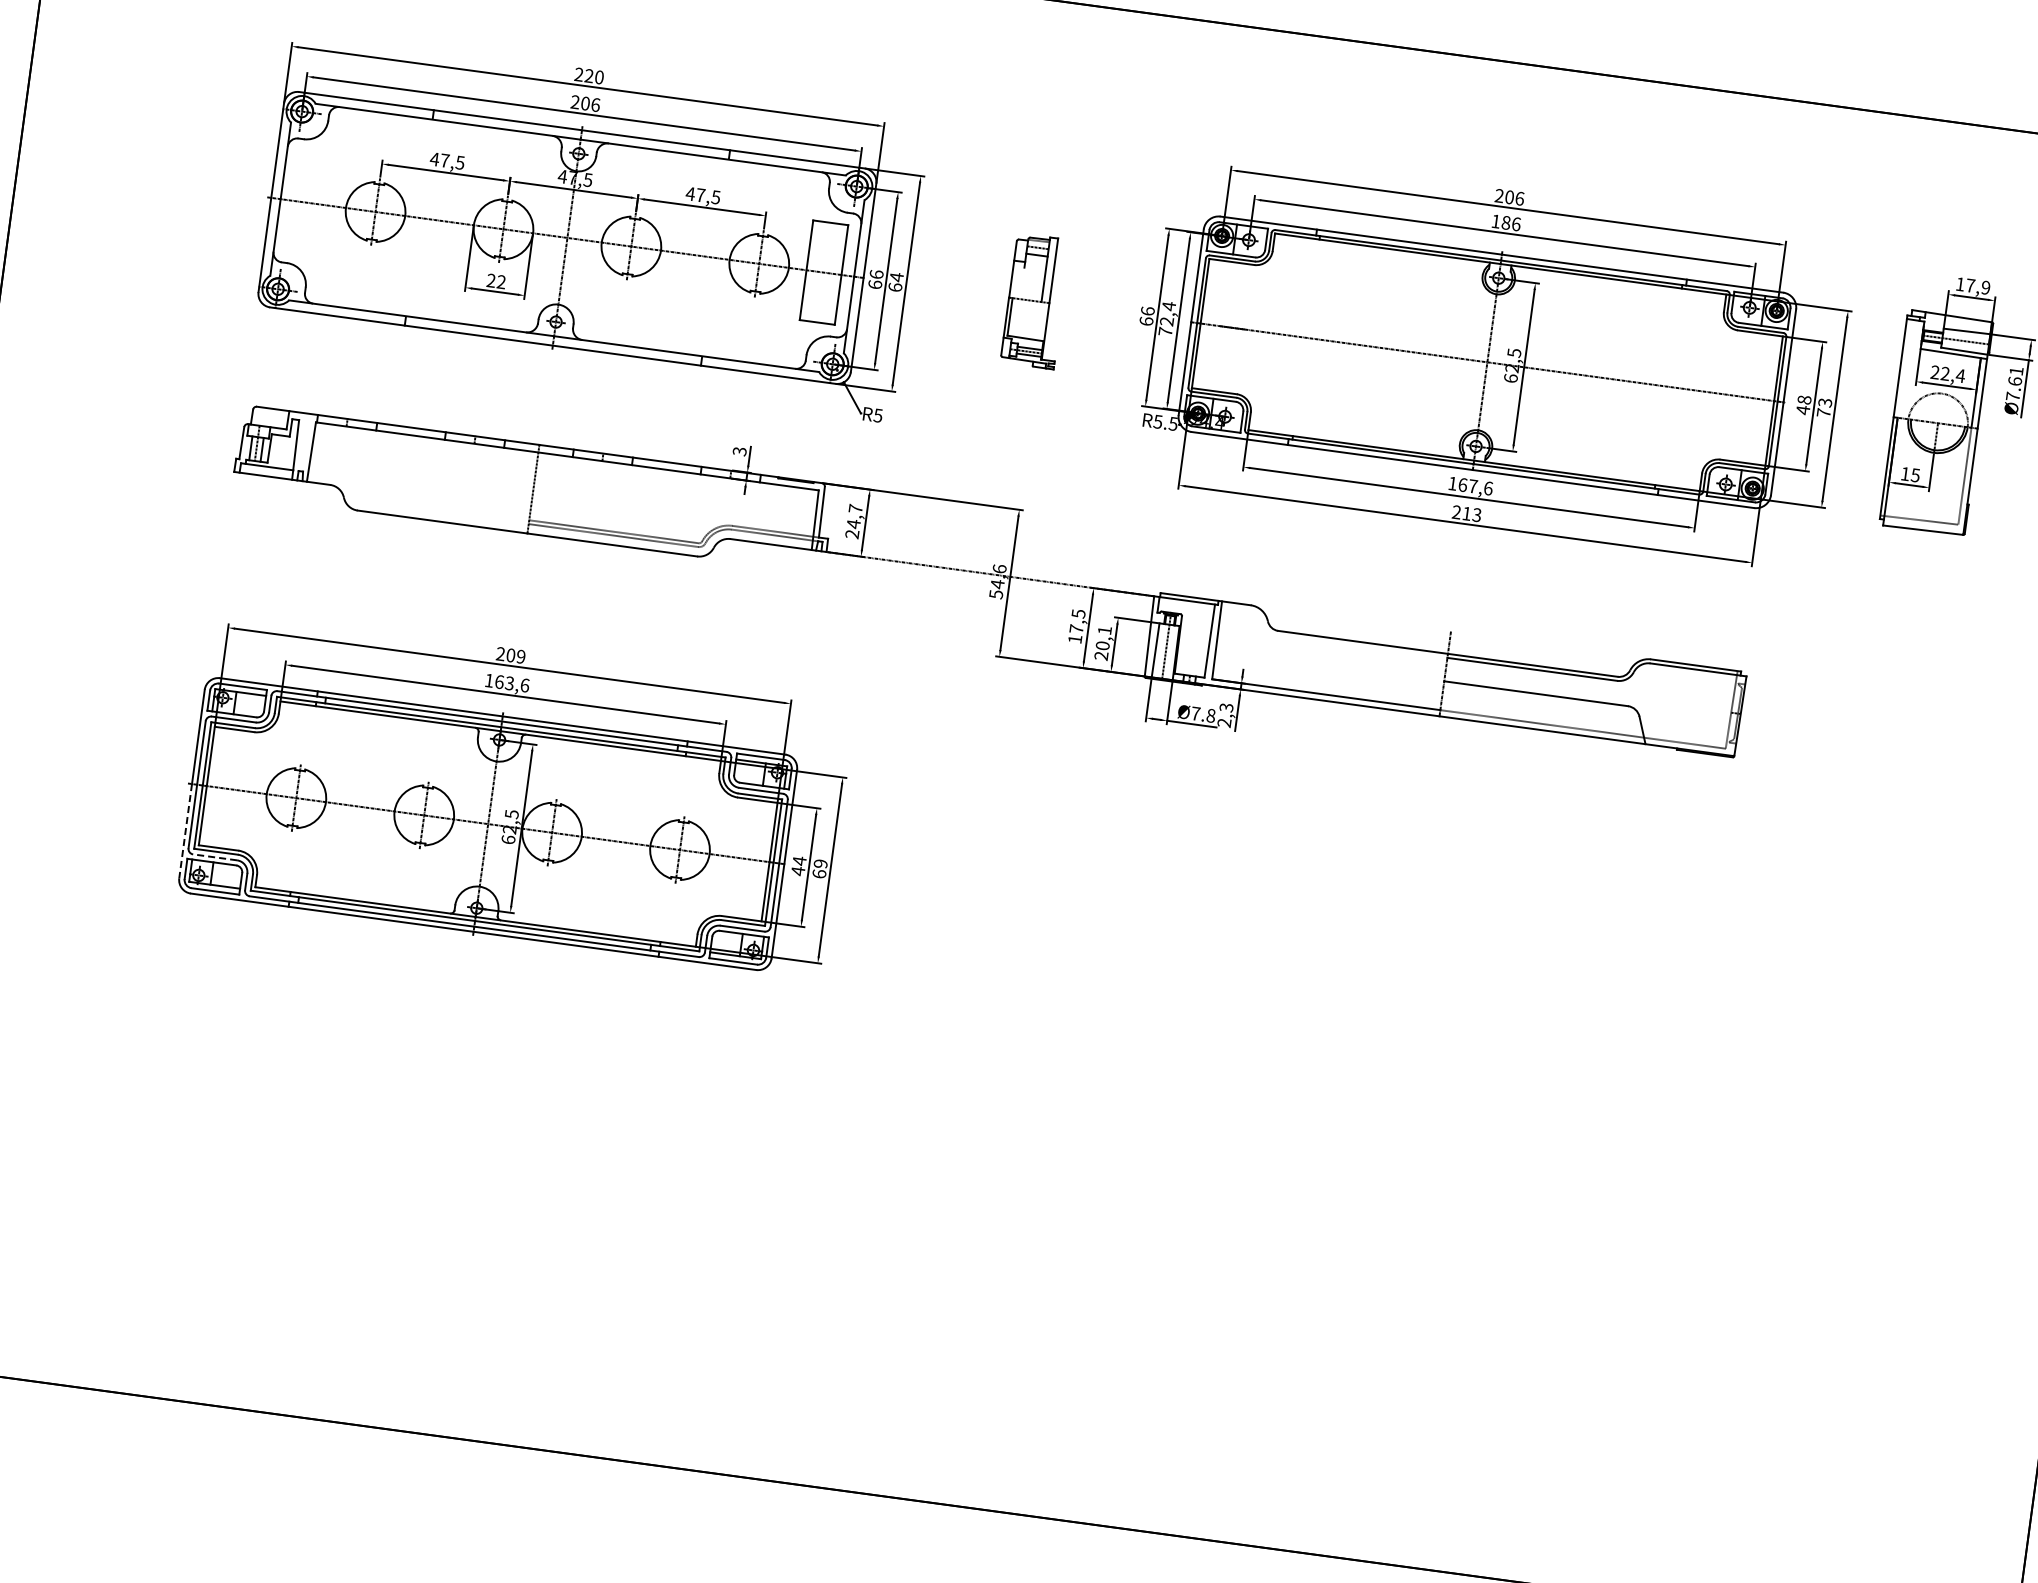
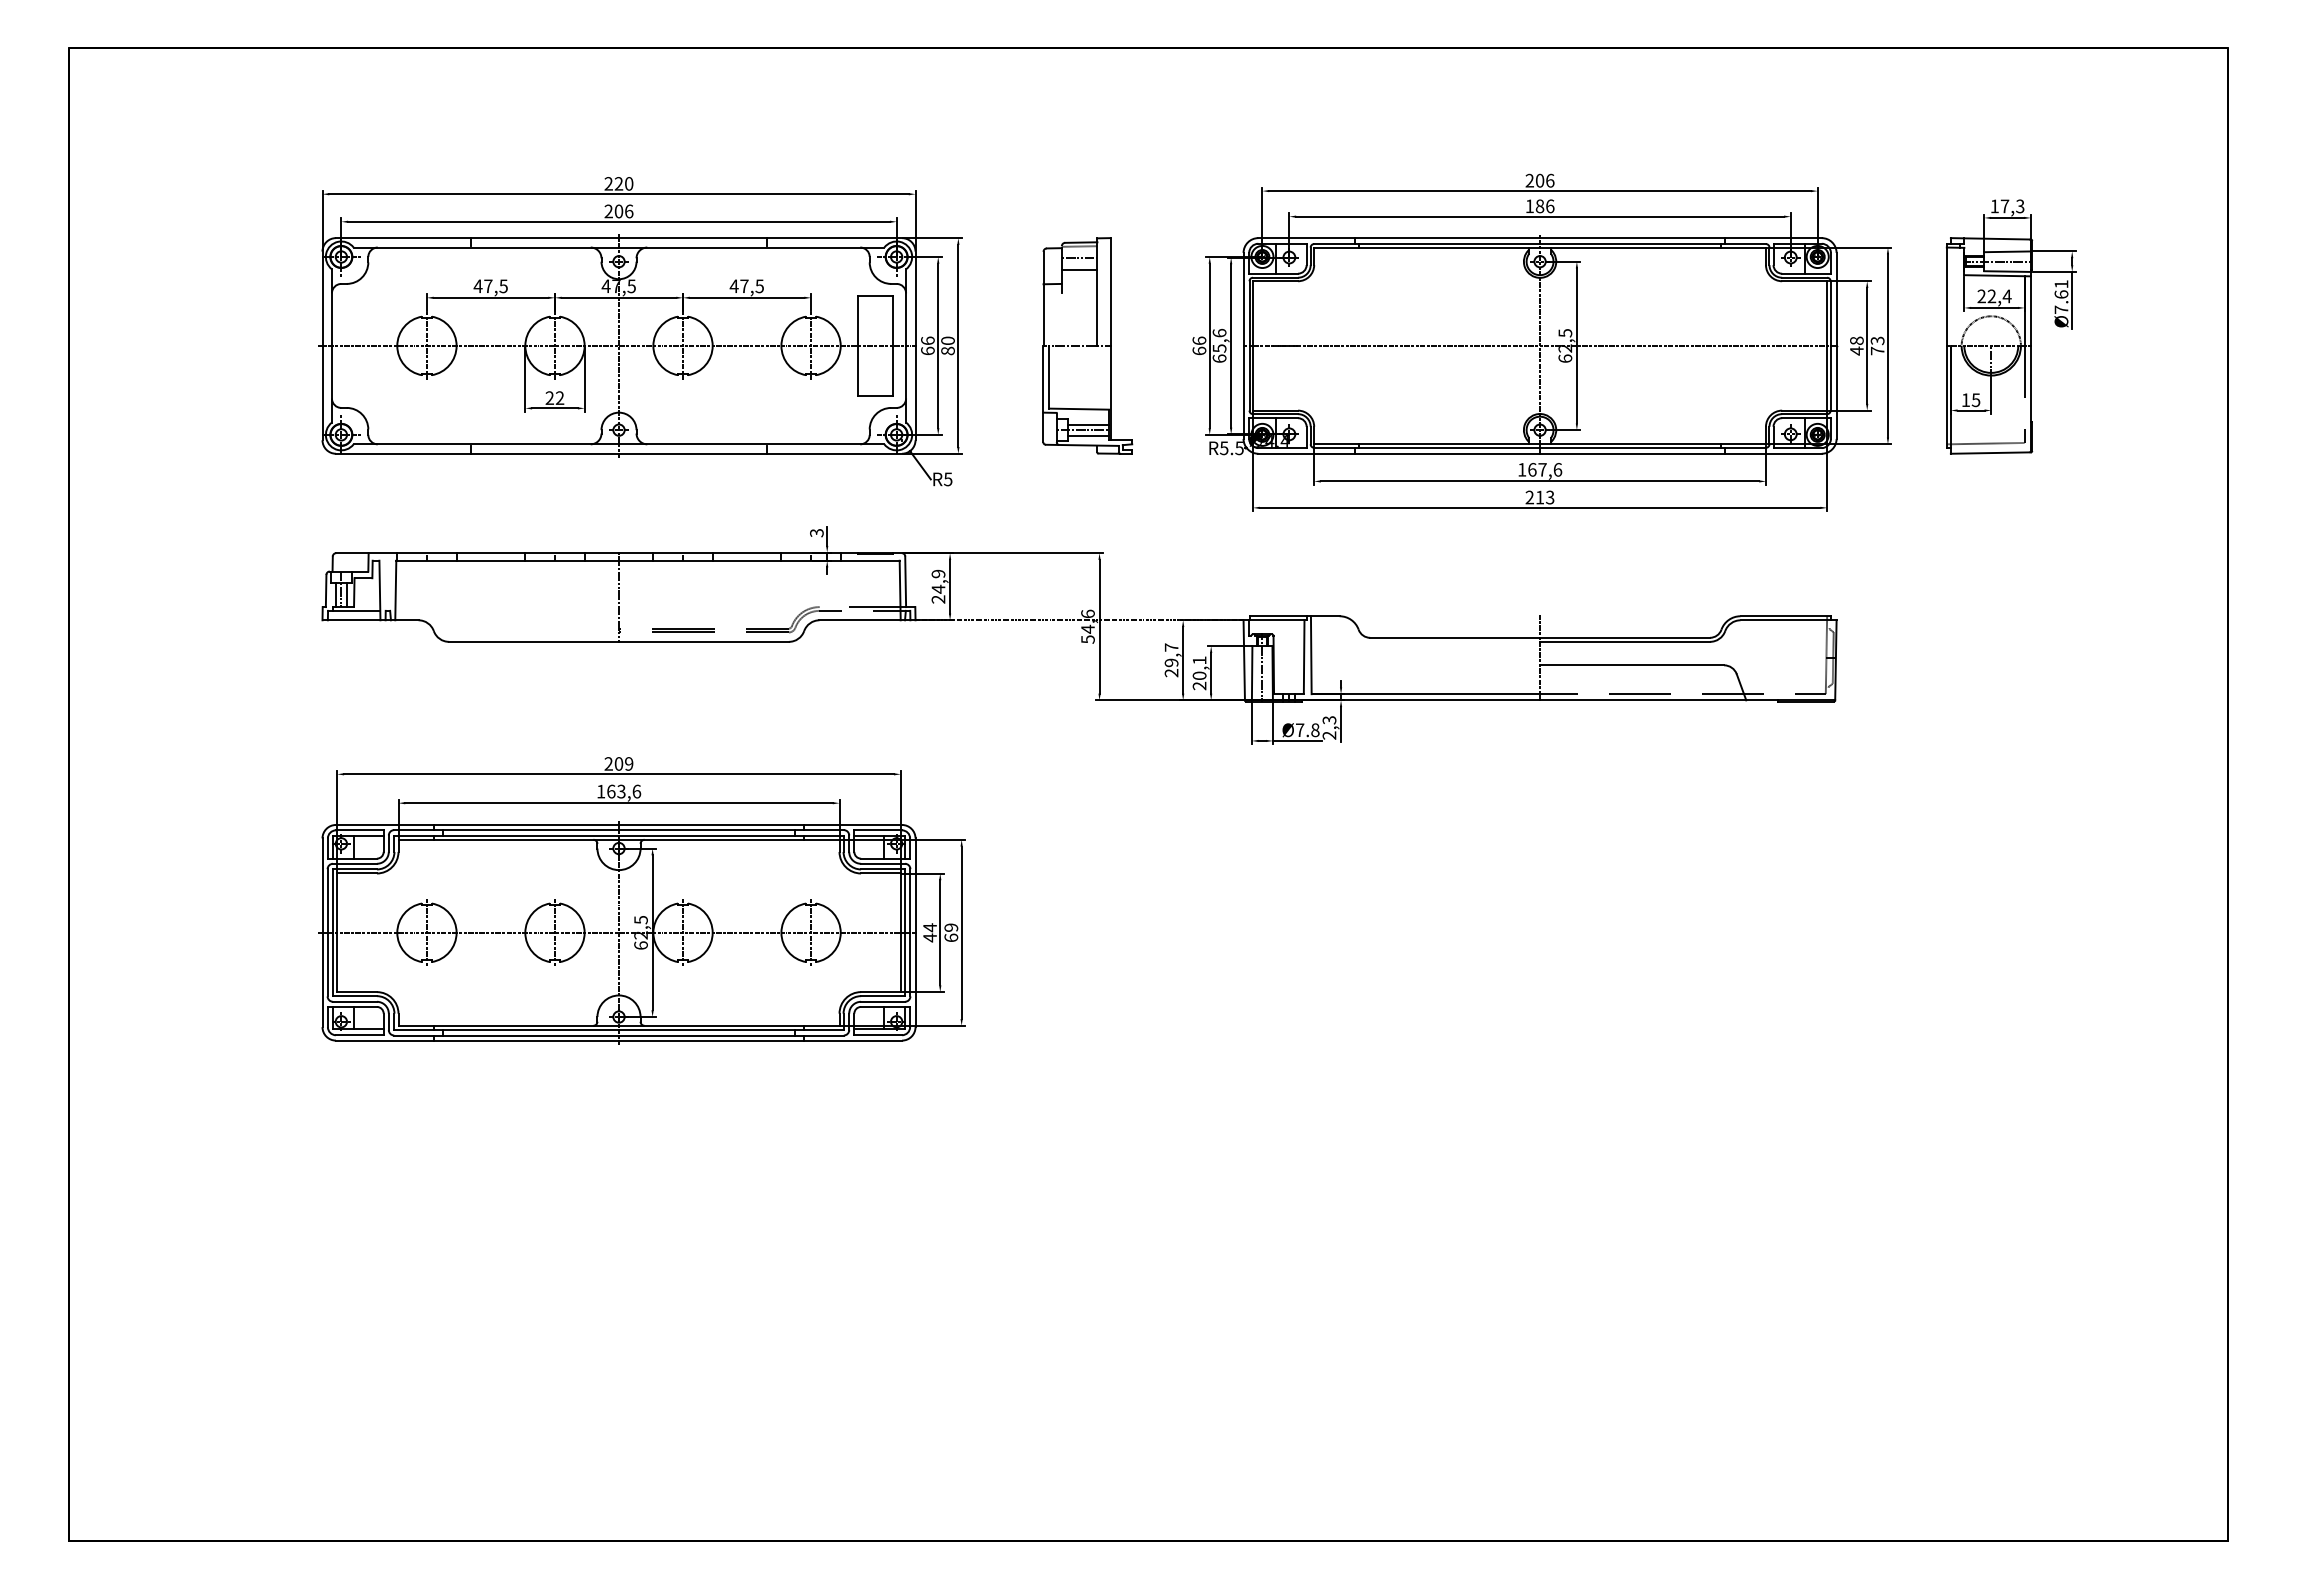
text: (895, 281) -> (947, 345), 64 -> 80
text: (1986, 287) -> (2020, 206), 17,9 -> 17,3
part: (1035, 300) -> (1087, 345), size x1.67
text: (1167, 318) -> (1219, 345), 72,4 -> 65,6
text: (855, 508) -> (938, 573), 24,7 -> 24,9
text: (1076, 626) -> (1171, 660), 17,5 -> 29,7
line: (185, 831) -> (322, 980), dashed -> solid
line: (214, 856) -> (354, 1001), dashed -> solid

